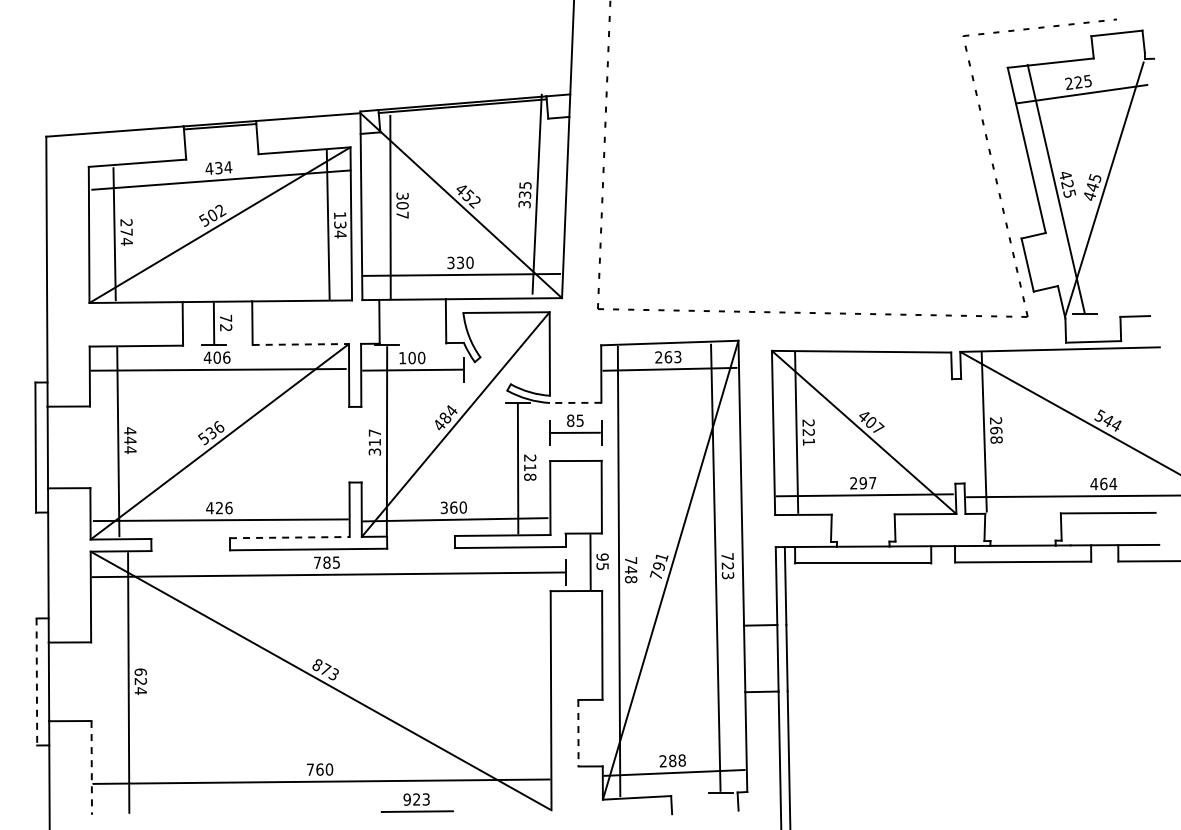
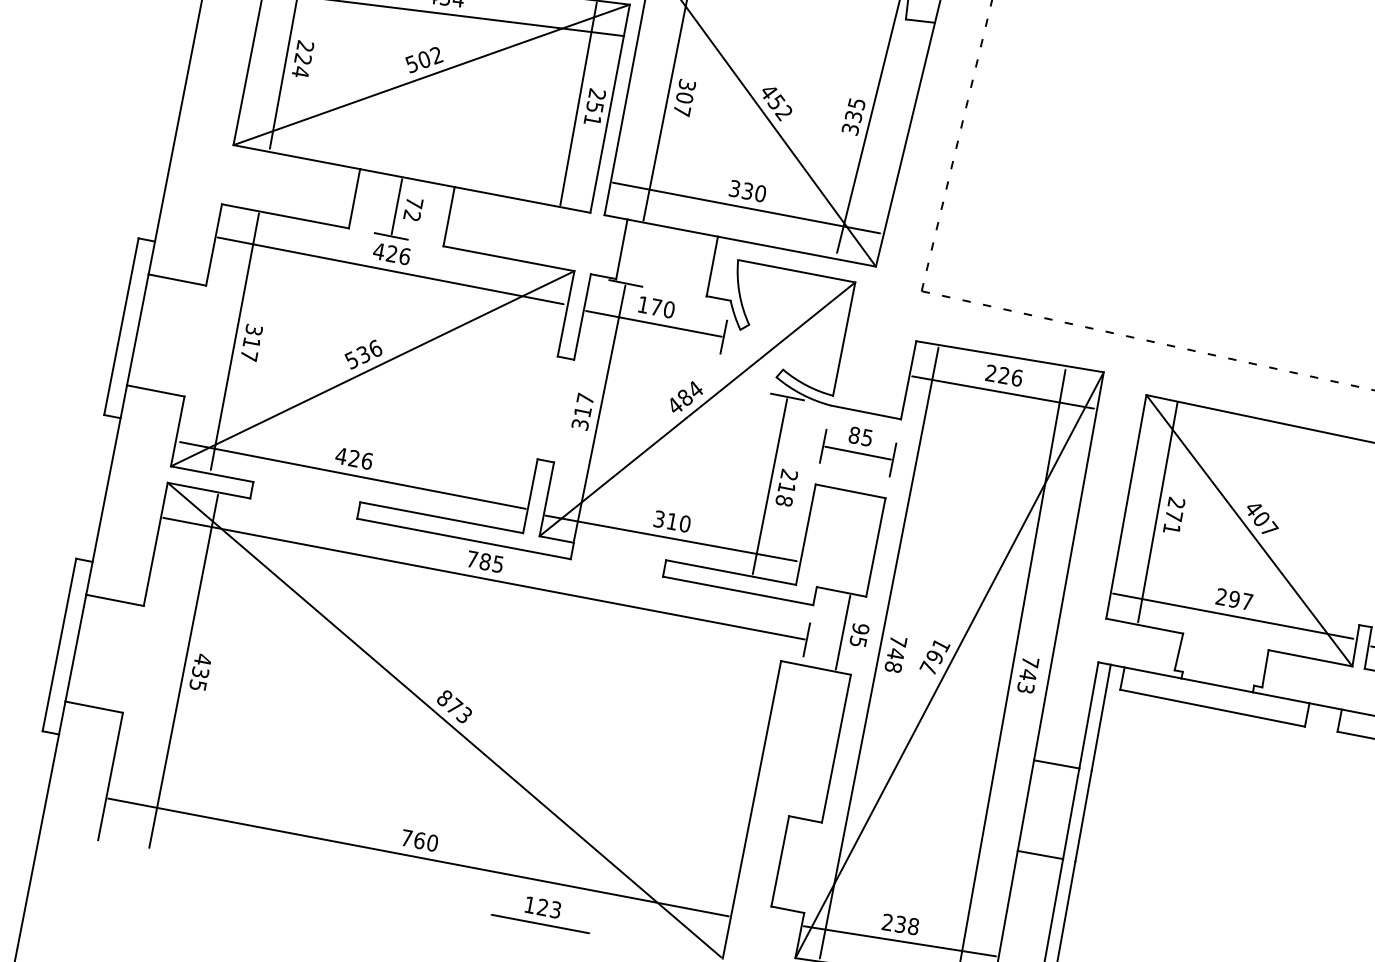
text: (340, 225) -> (595, 108), 134 -> 251
text: (126, 231) -> (303, 58), 274 -> 224
line: (301, 344) -> (509, 258), dashed -> solid
text: (672, 356) -> (1009, 375), 263 -> 226
text: (216, 357) -> (391, 253), 406 -> 426
text: (411, 357) -> (655, 306), 100 -> 170
line: (575, 402) -> (865, 411), dashed -> solid
text: (808, 432) -> (1173, 515), 221 -> 271
text: (130, 440) -> (251, 342), 444 -> 317
text: (453, 507) -> (671, 521), 360 -> 310
line: (289, 537) -> (441, 517), dashed -> solid
text: (727, 566) -> (1027, 675), 723 -> 743
line: (36, 681) -> (59, 644), dashed -> solid
text: (140, 681) -> (200, 672), 624 -> 435
line: (578, 733) -> (780, 861), dashed -> solid
text: (672, 761) -> (900, 925), 288 -> 238
line: (91, 767) -> (110, 775), dashed -> solid
text: (406, 799) -> (529, 904), 923 -> 123

